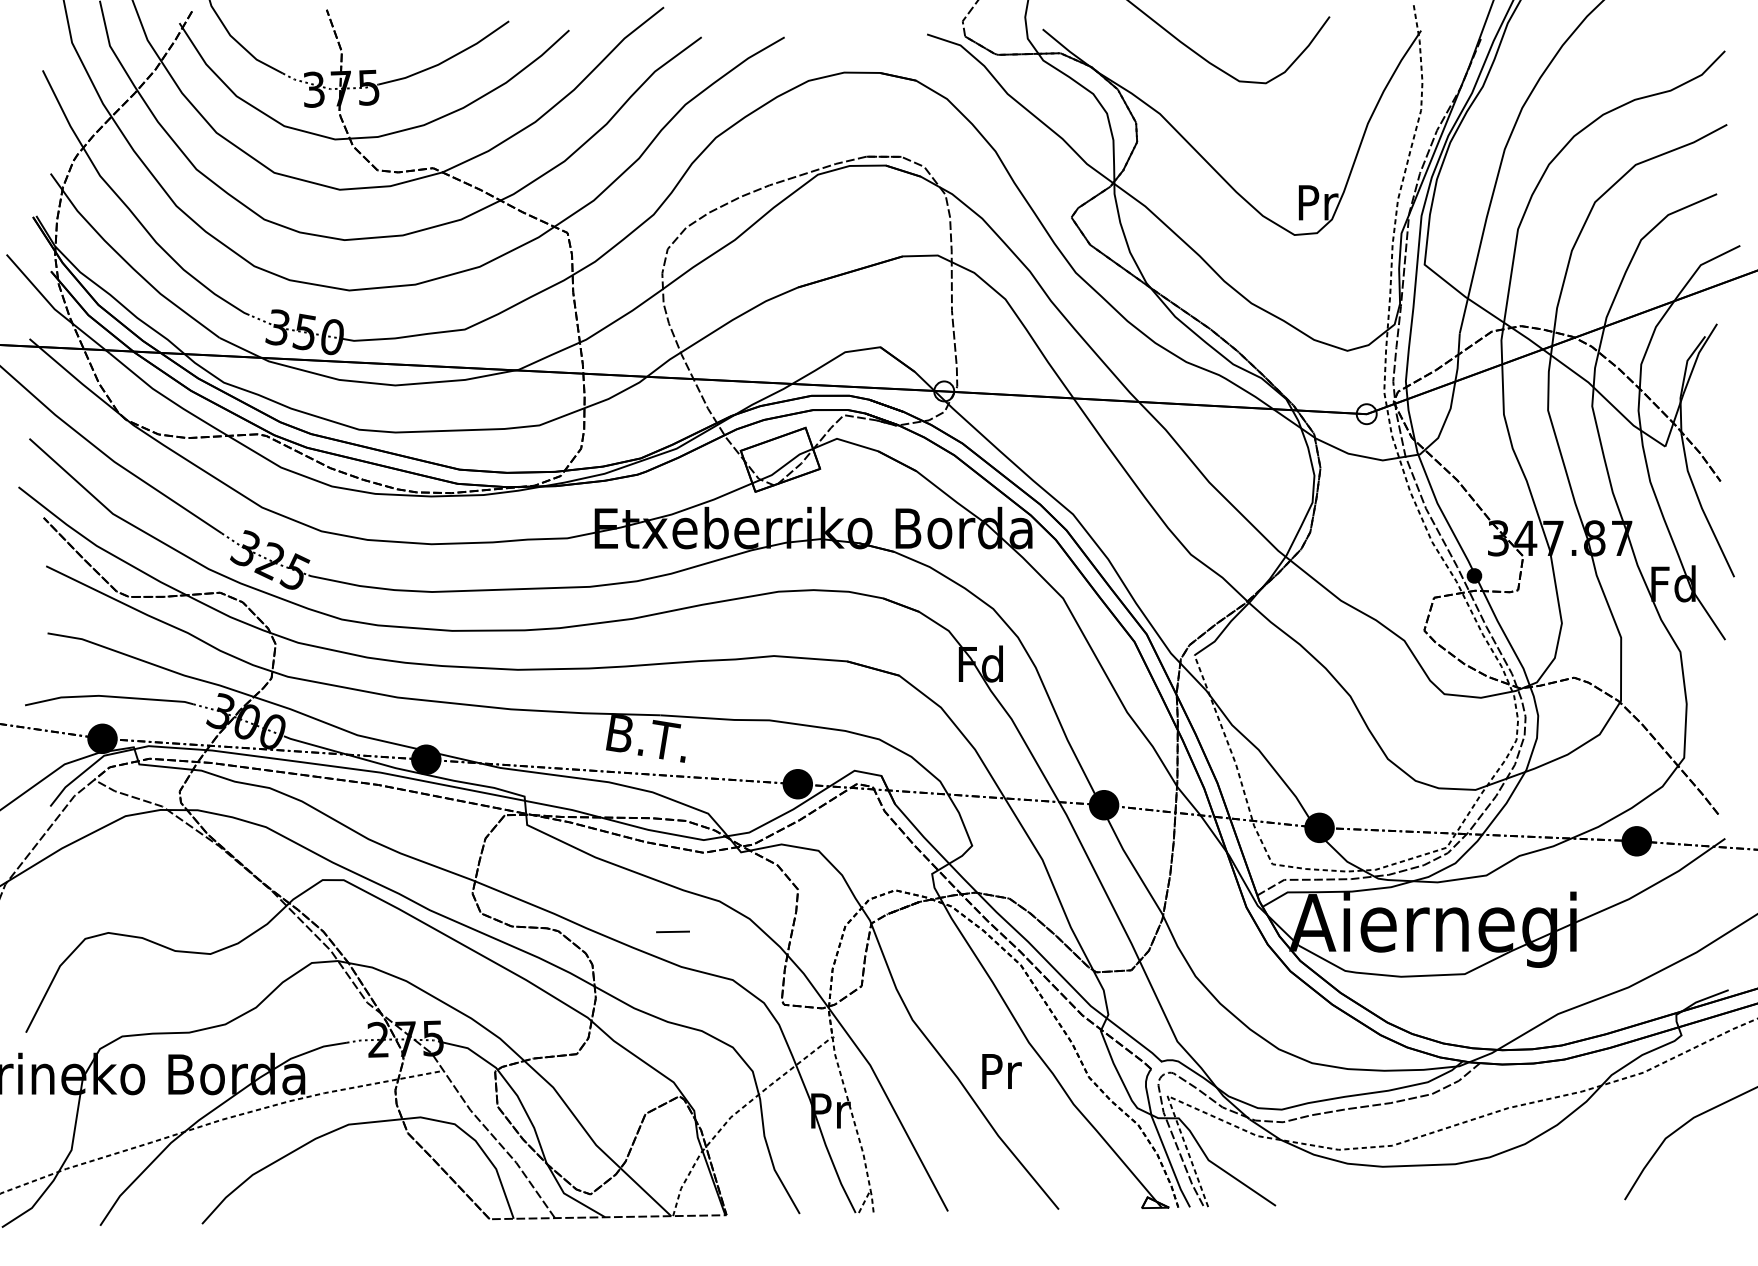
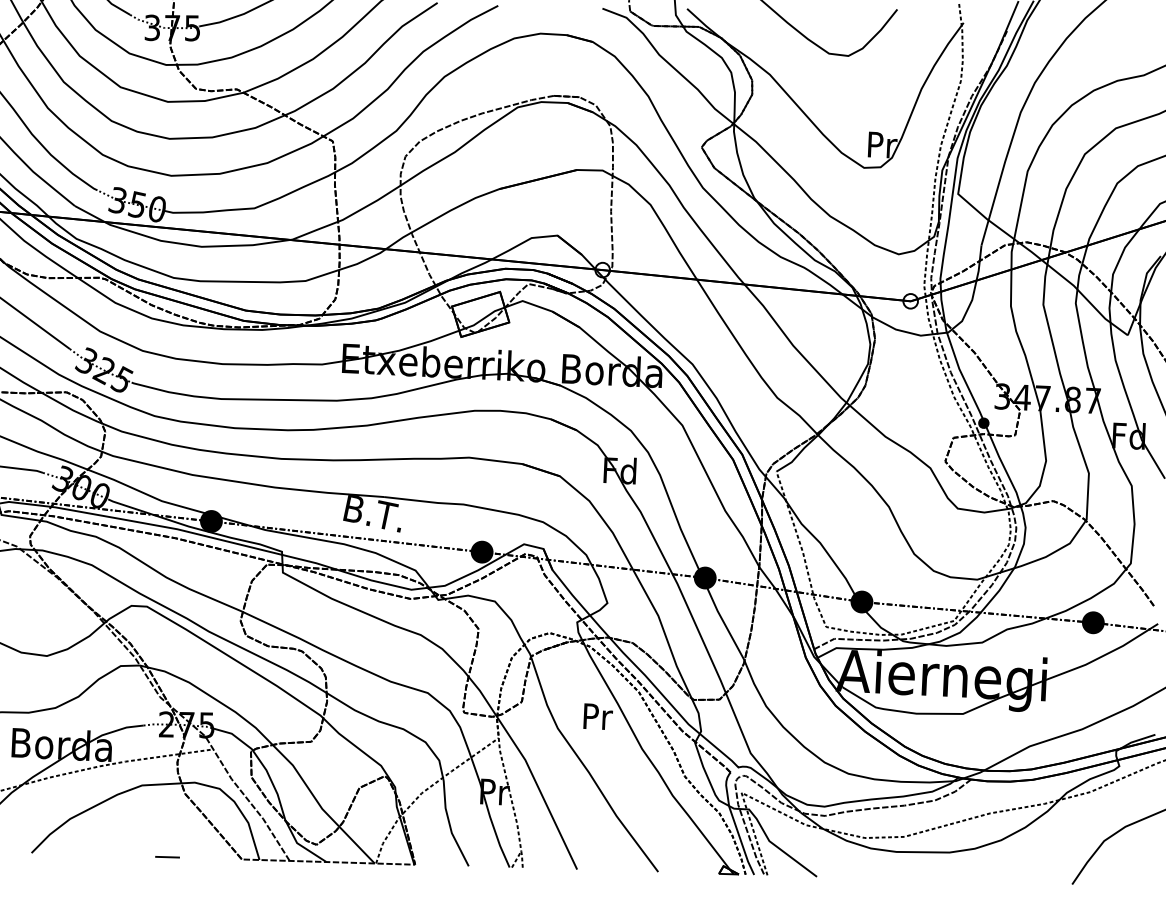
line: (672, 931) -> (167, 856), moved
text: (1001, 1071) -> (597, 716), moved

